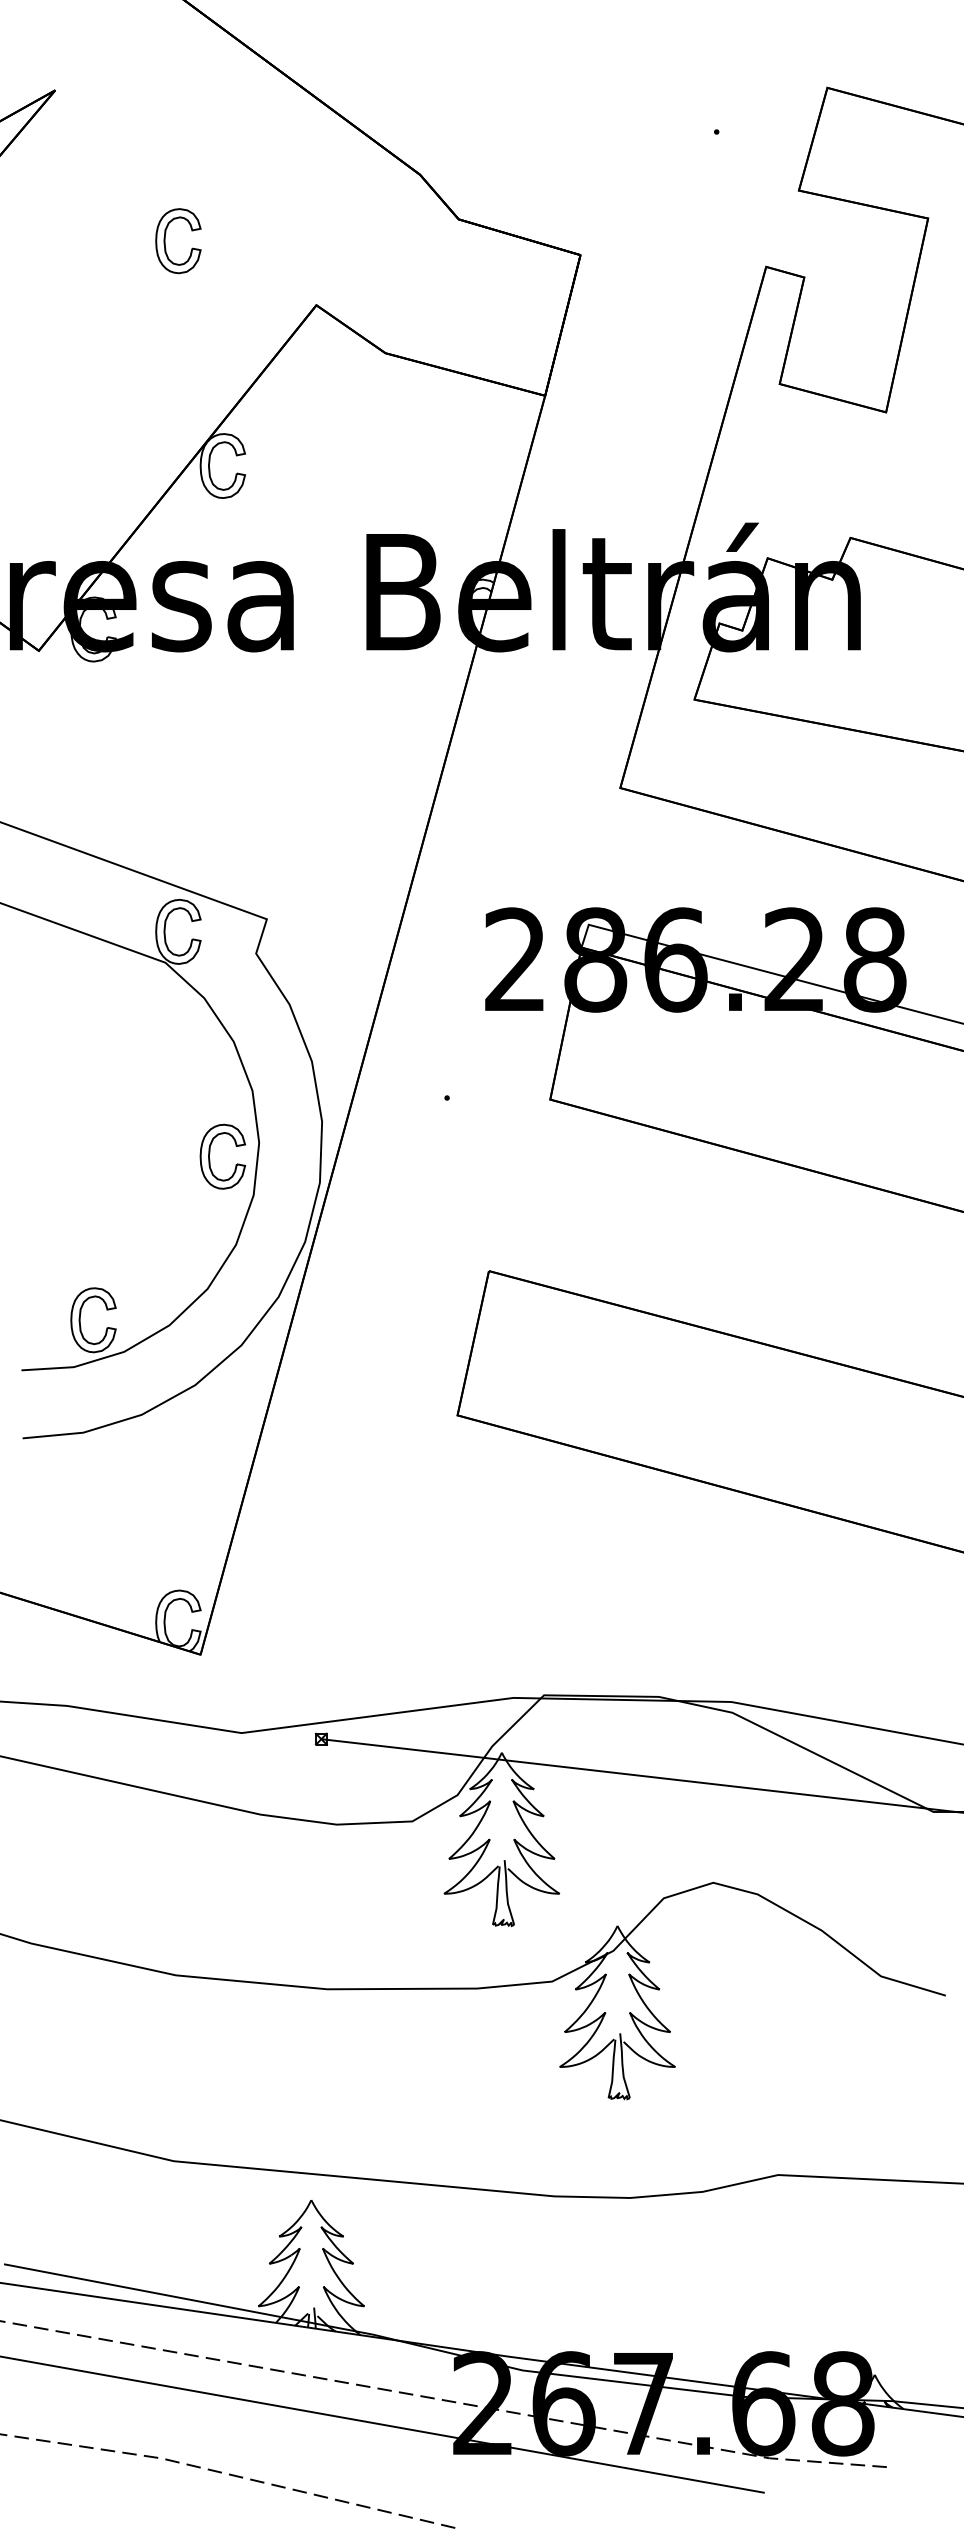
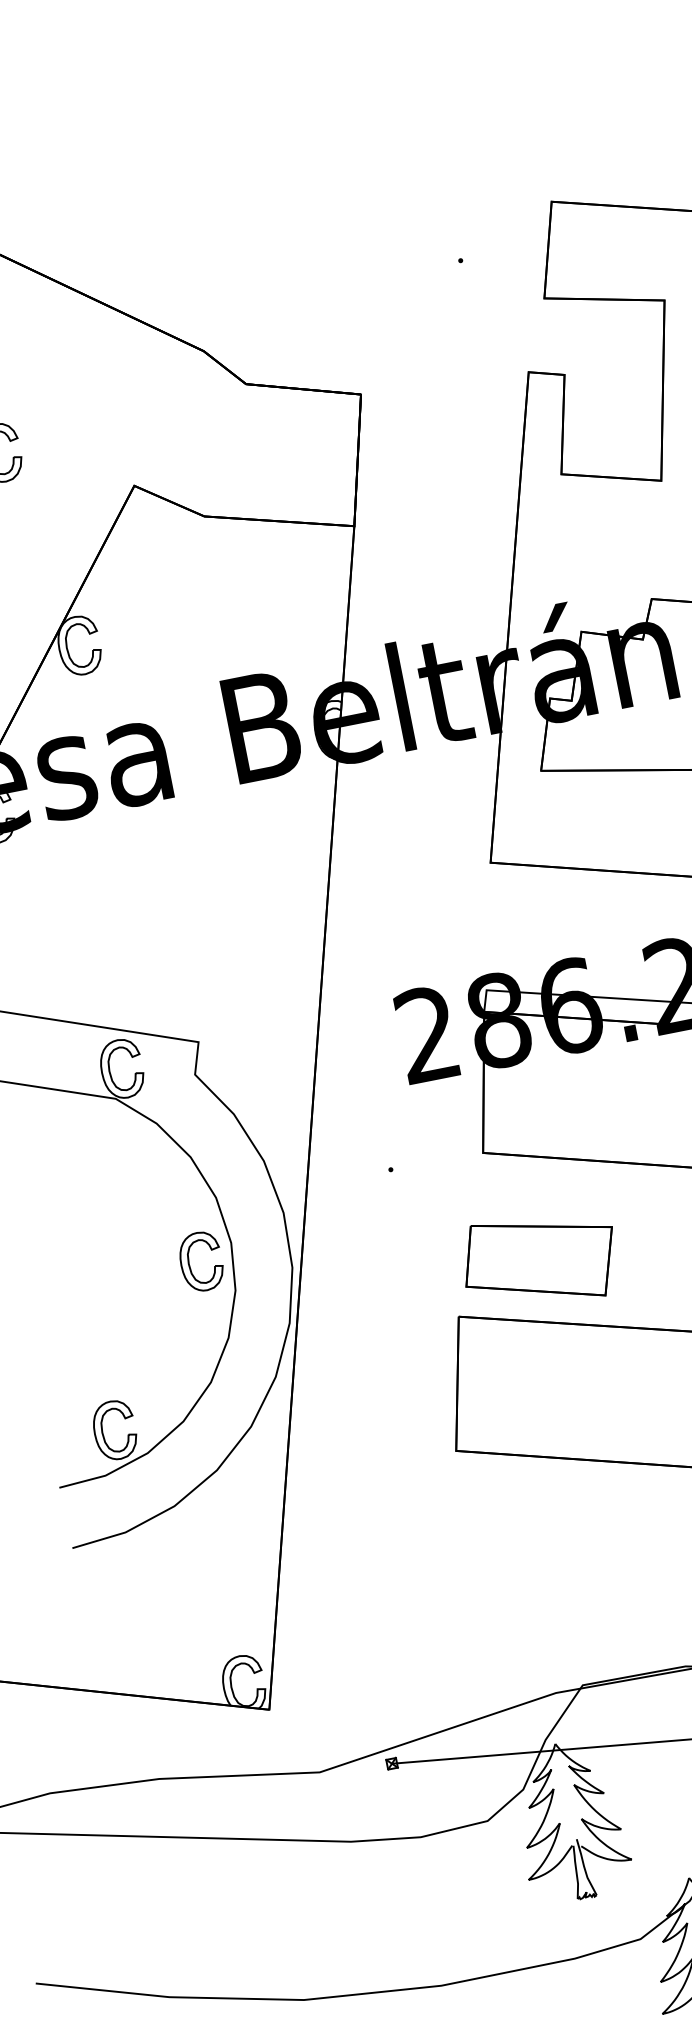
part: (588, 1227) -> (539, 1260), added

